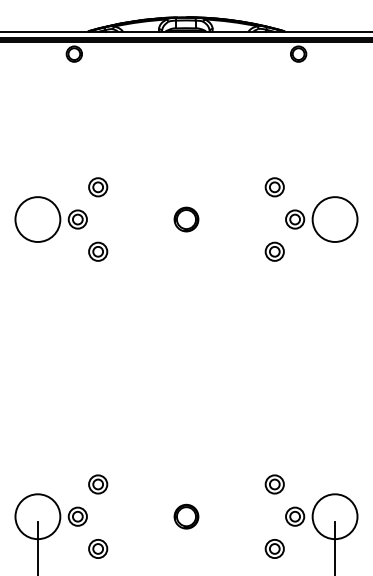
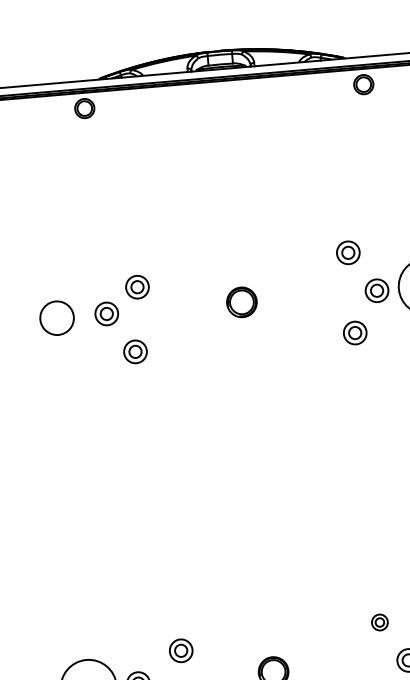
part: (98, 187) -> (137, 287), moved
circle: (37, 219) -> (56, 318), size x0.6
part: (98, 484) -> (181, 650), moved
part: (274, 484) -> (379, 622), size x0.7

